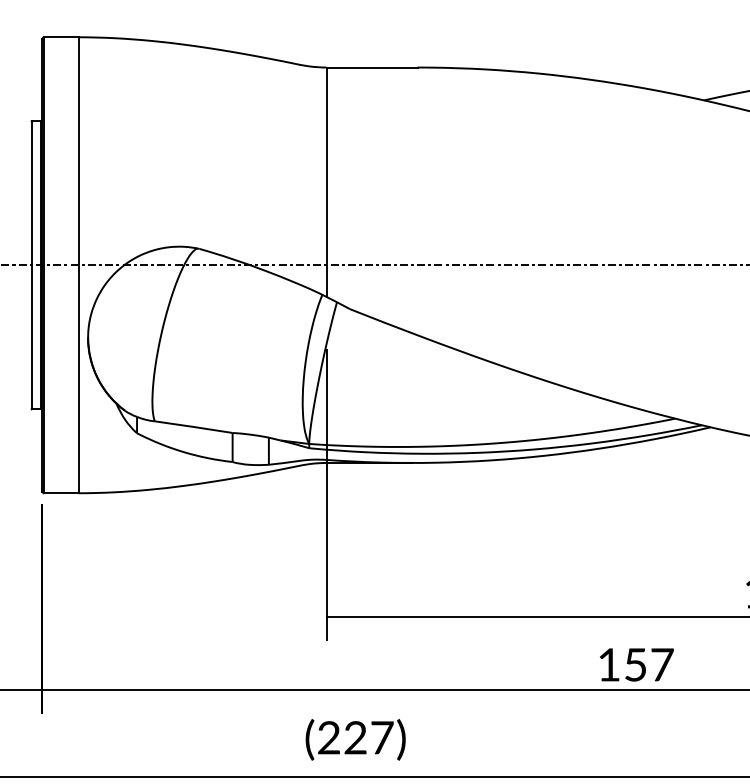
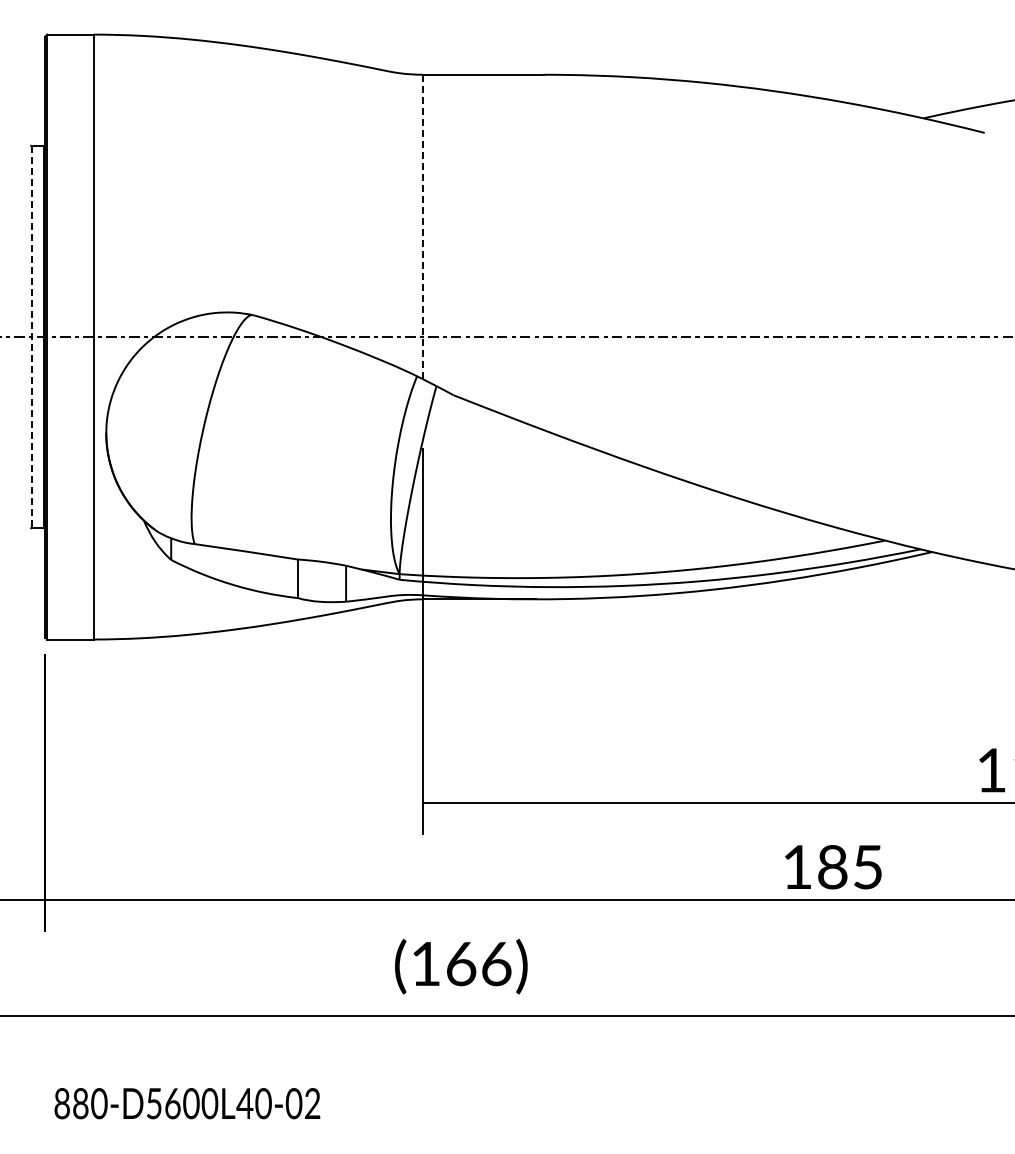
line: (326, 182) -> (422, 227), solid -> dashed
line: (31, 265) -> (31, 337), solid -> dashed
text: (649, 665) -> (850, 867), 157 -> 185
text: (355, 737) -> (461, 963), (227) -> (166)

